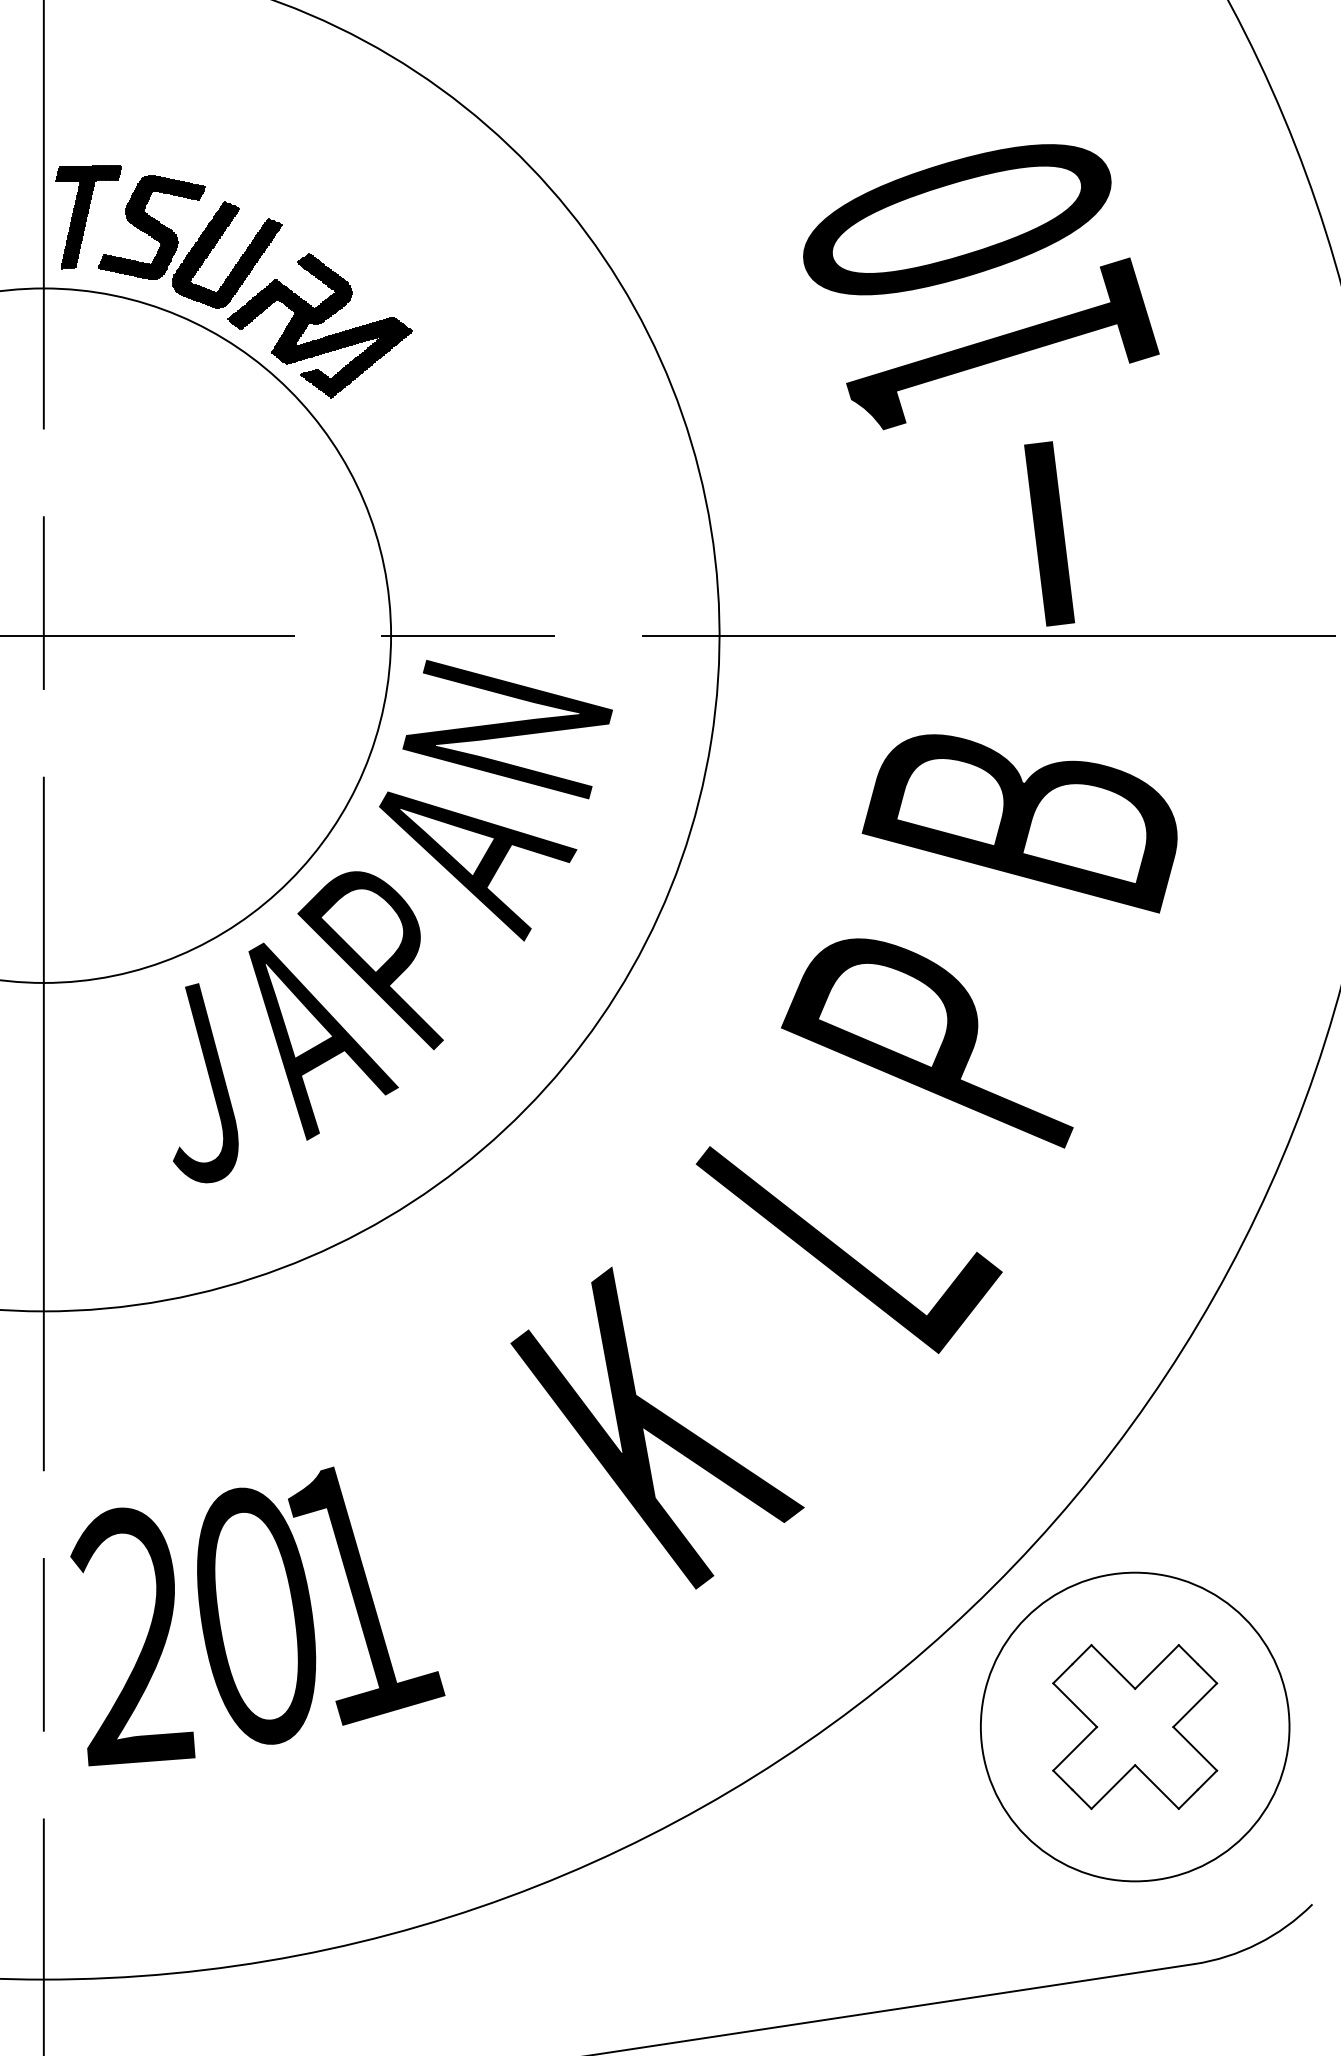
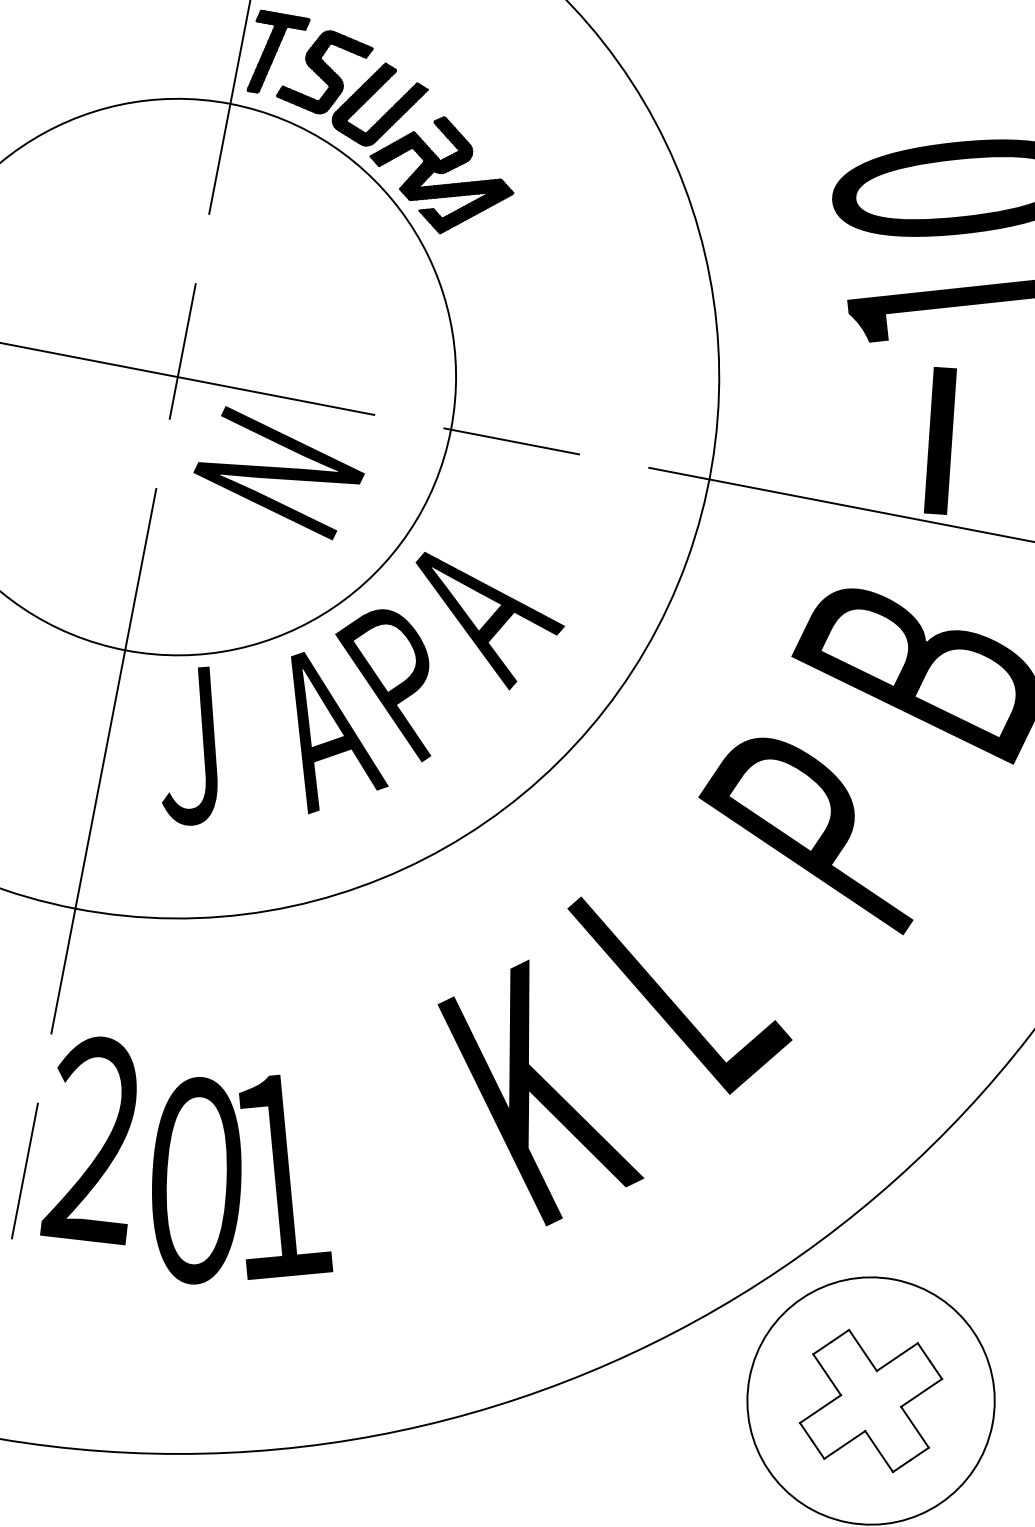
text: (1049, 533) -> (940, 440), moved
text: (507, 729) -> (278, 473), moved
text: (205, 1083) -> (199, 746), moved
text: (848, 1249) -> (674, 998), moved
text: (132, 1636) -> (94, 1140), moved

